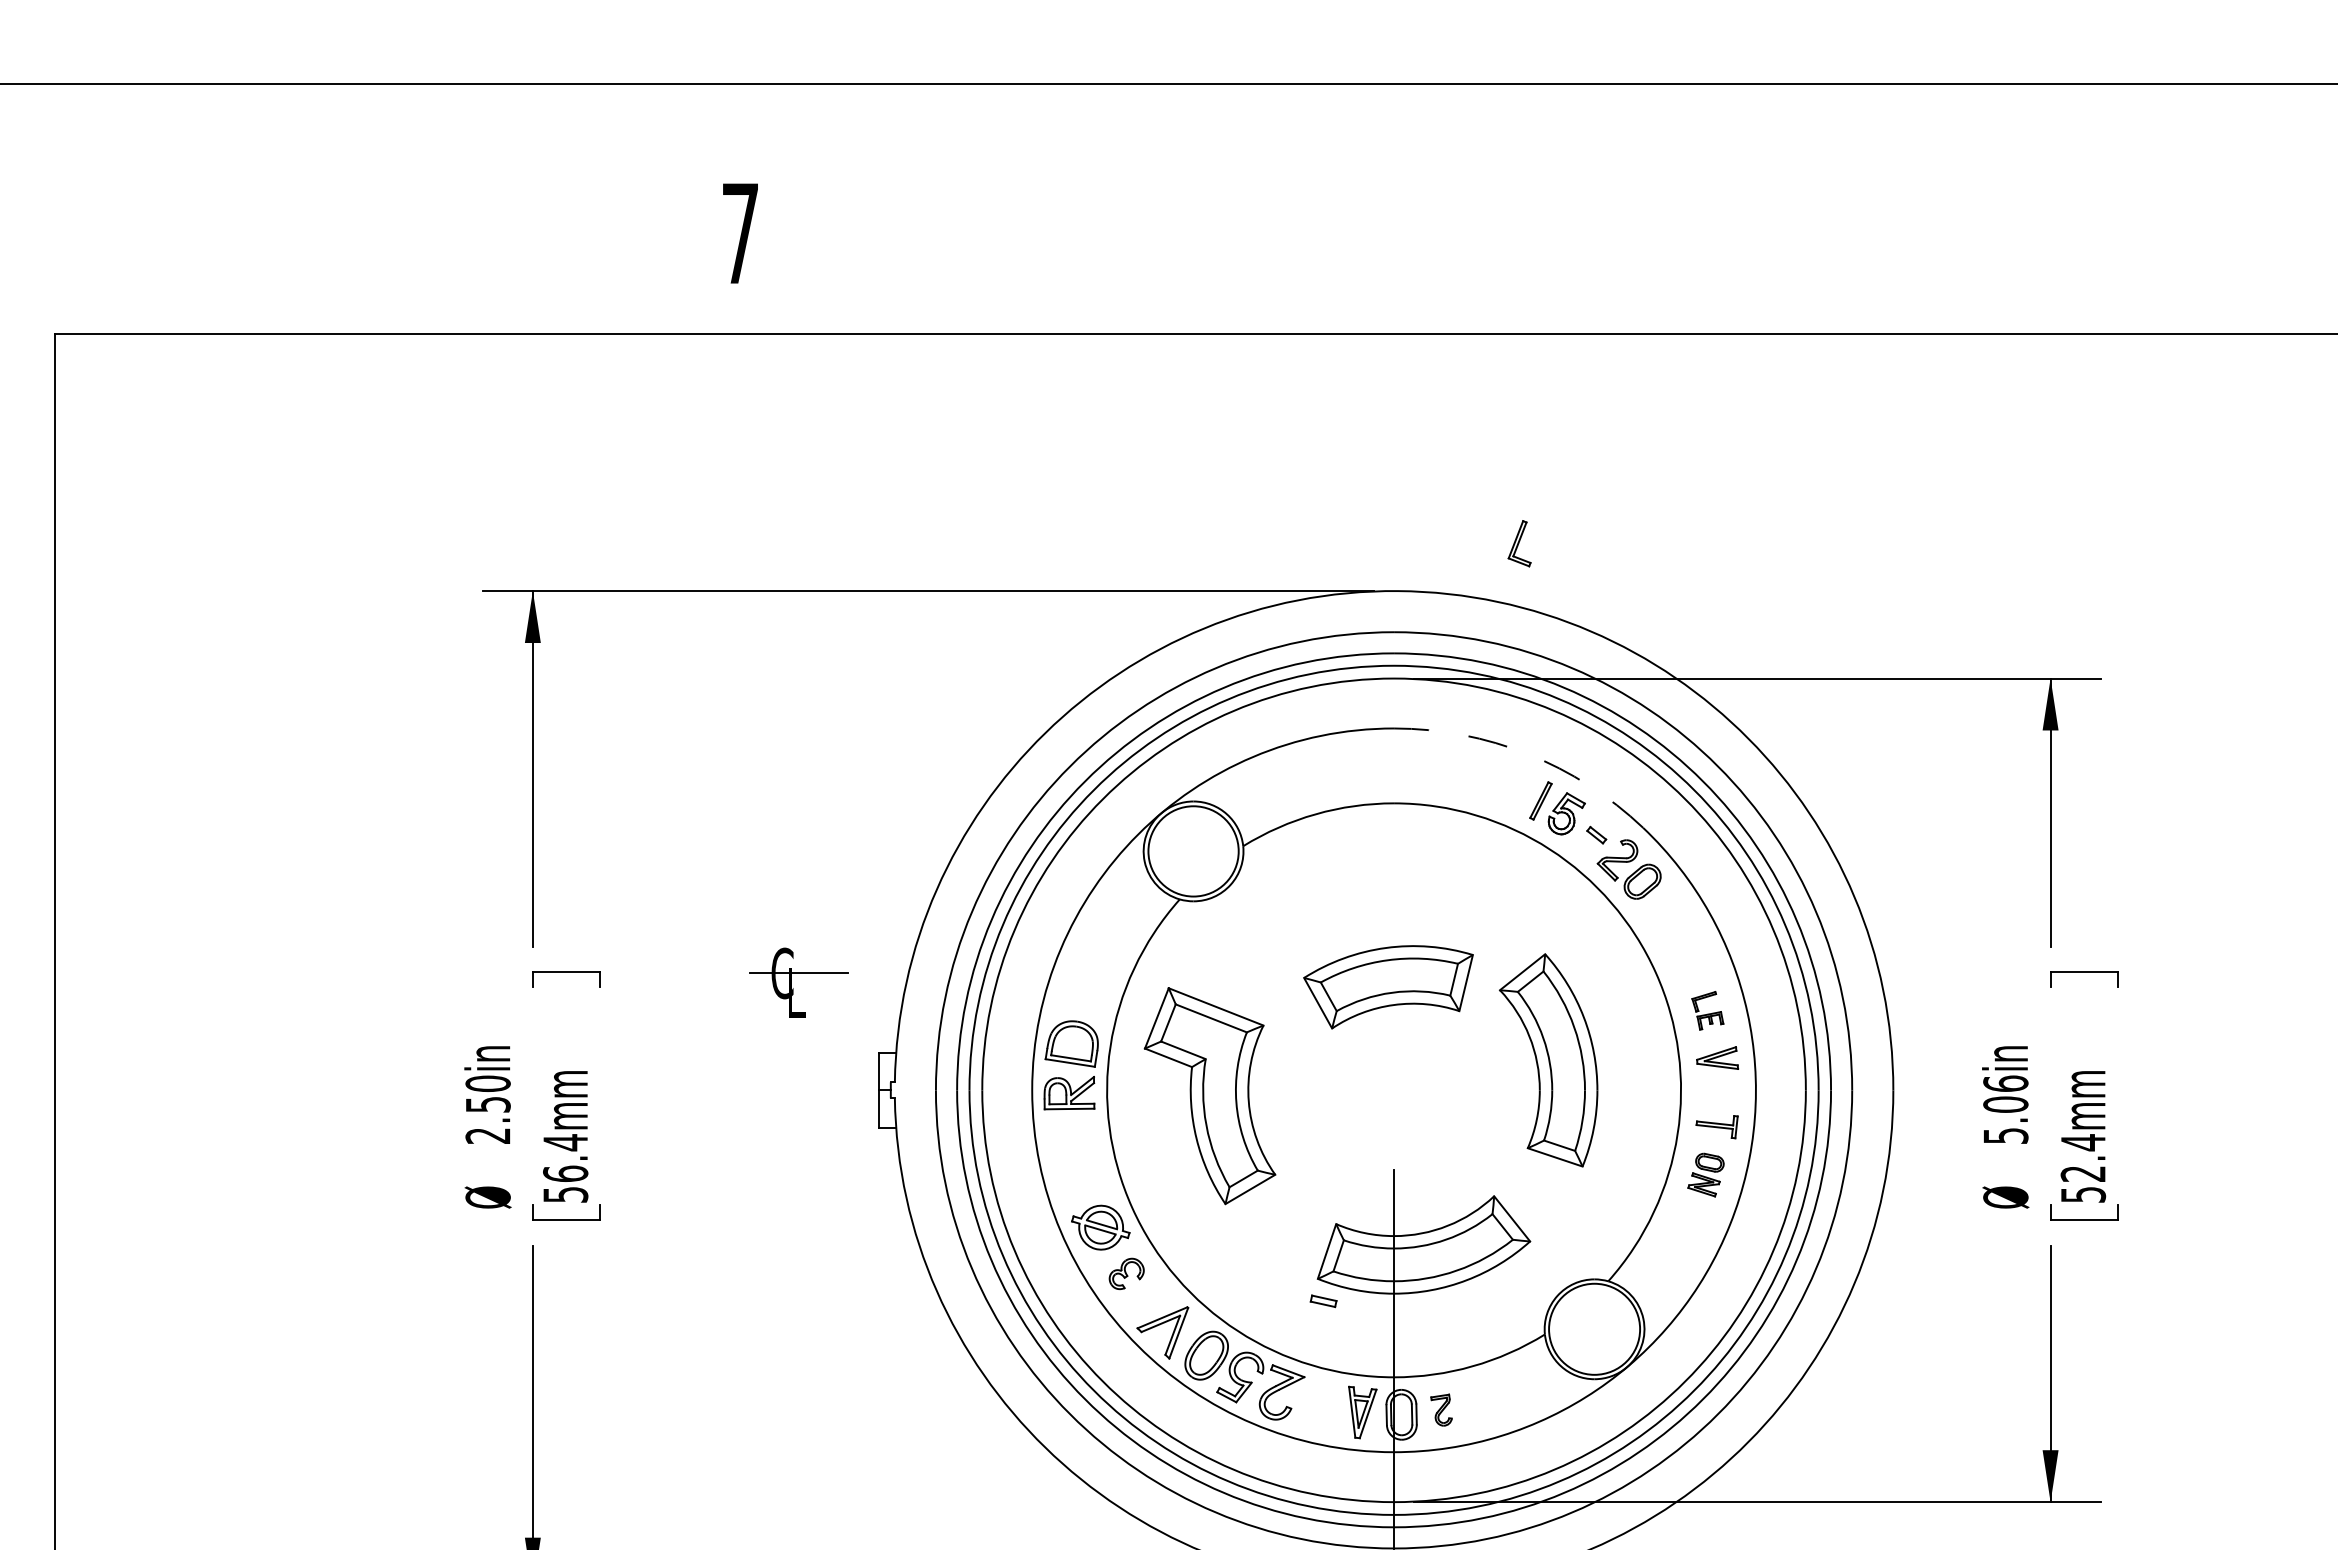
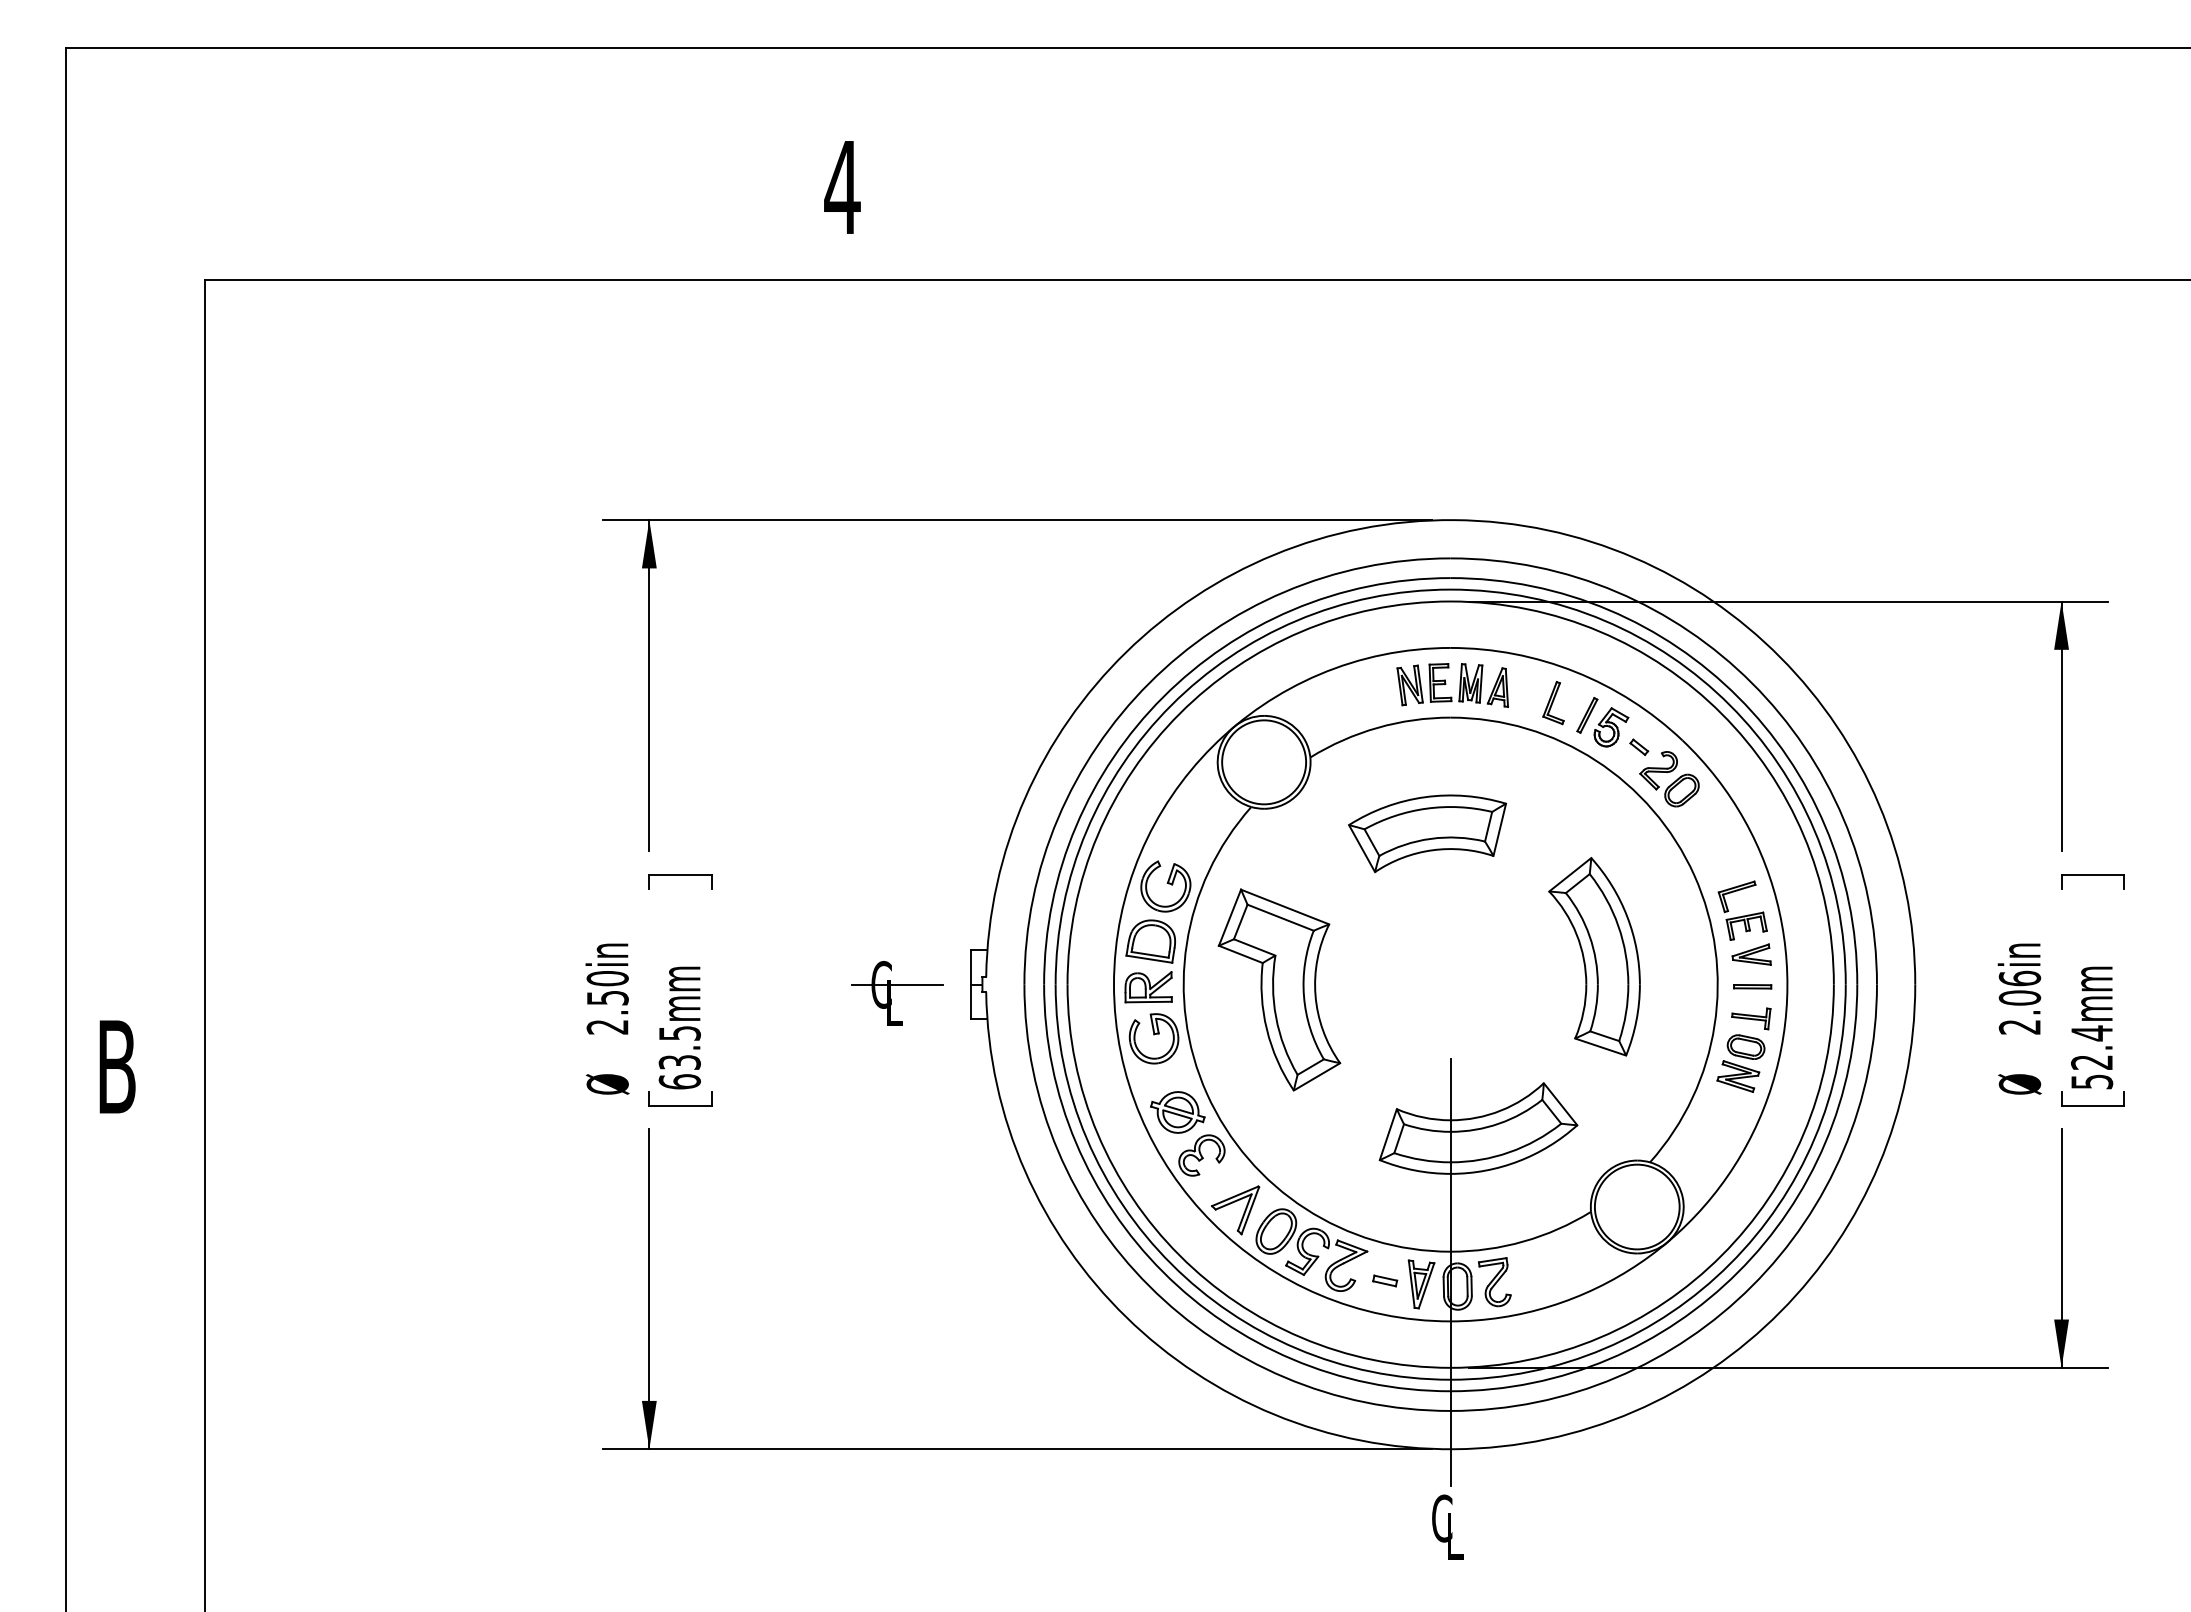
text: (740, 233) -> (842, 187), 7 -> 4
part: (1519, 544) -> (1553, 703), moved
arc: (1528, 753) -> (1575, 671), dashed -> solid
part: (1389, 767) -> (1446, 684), added
part: (792, 982) -> (890, 993), moved
part: (1087, 984) -> (1165, 886), added
part: (1388, 986) -> (1427, 833), moved
part: (1707, 1010) -> (1742, 910), size x1.67
part: (1718, 1092) -> (1752, 986), added
text: (2005, 1136) -> (2019, 1027), 5.06in -> 2.06in
part: (1074, 1148) -> (1153, 1038), added
text: (565, 1168) -> (679, 1057), 56.4mm -> 63.5mm
part: (1705, 1175) -> (1740, 1063), size x1.43
part: (1126, 1273) -> (1201, 1155), size x1.43
part: (1324, 1300) -> (1385, 1280), moved
part: (1441, 1410) -> (1494, 1282), size x1.67

